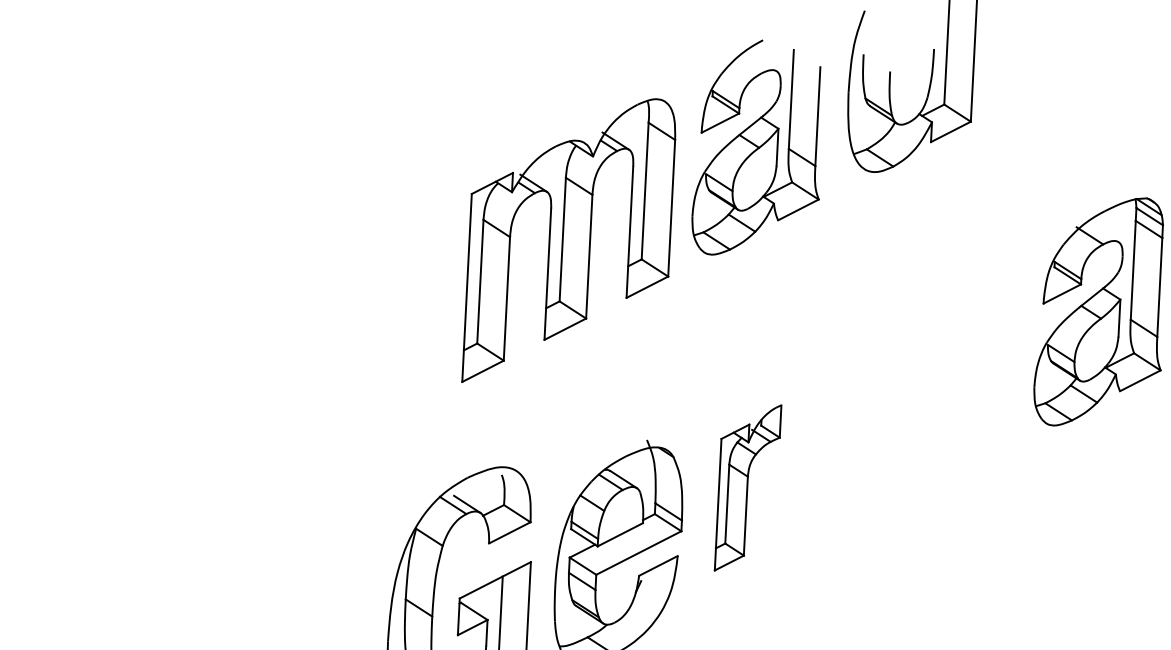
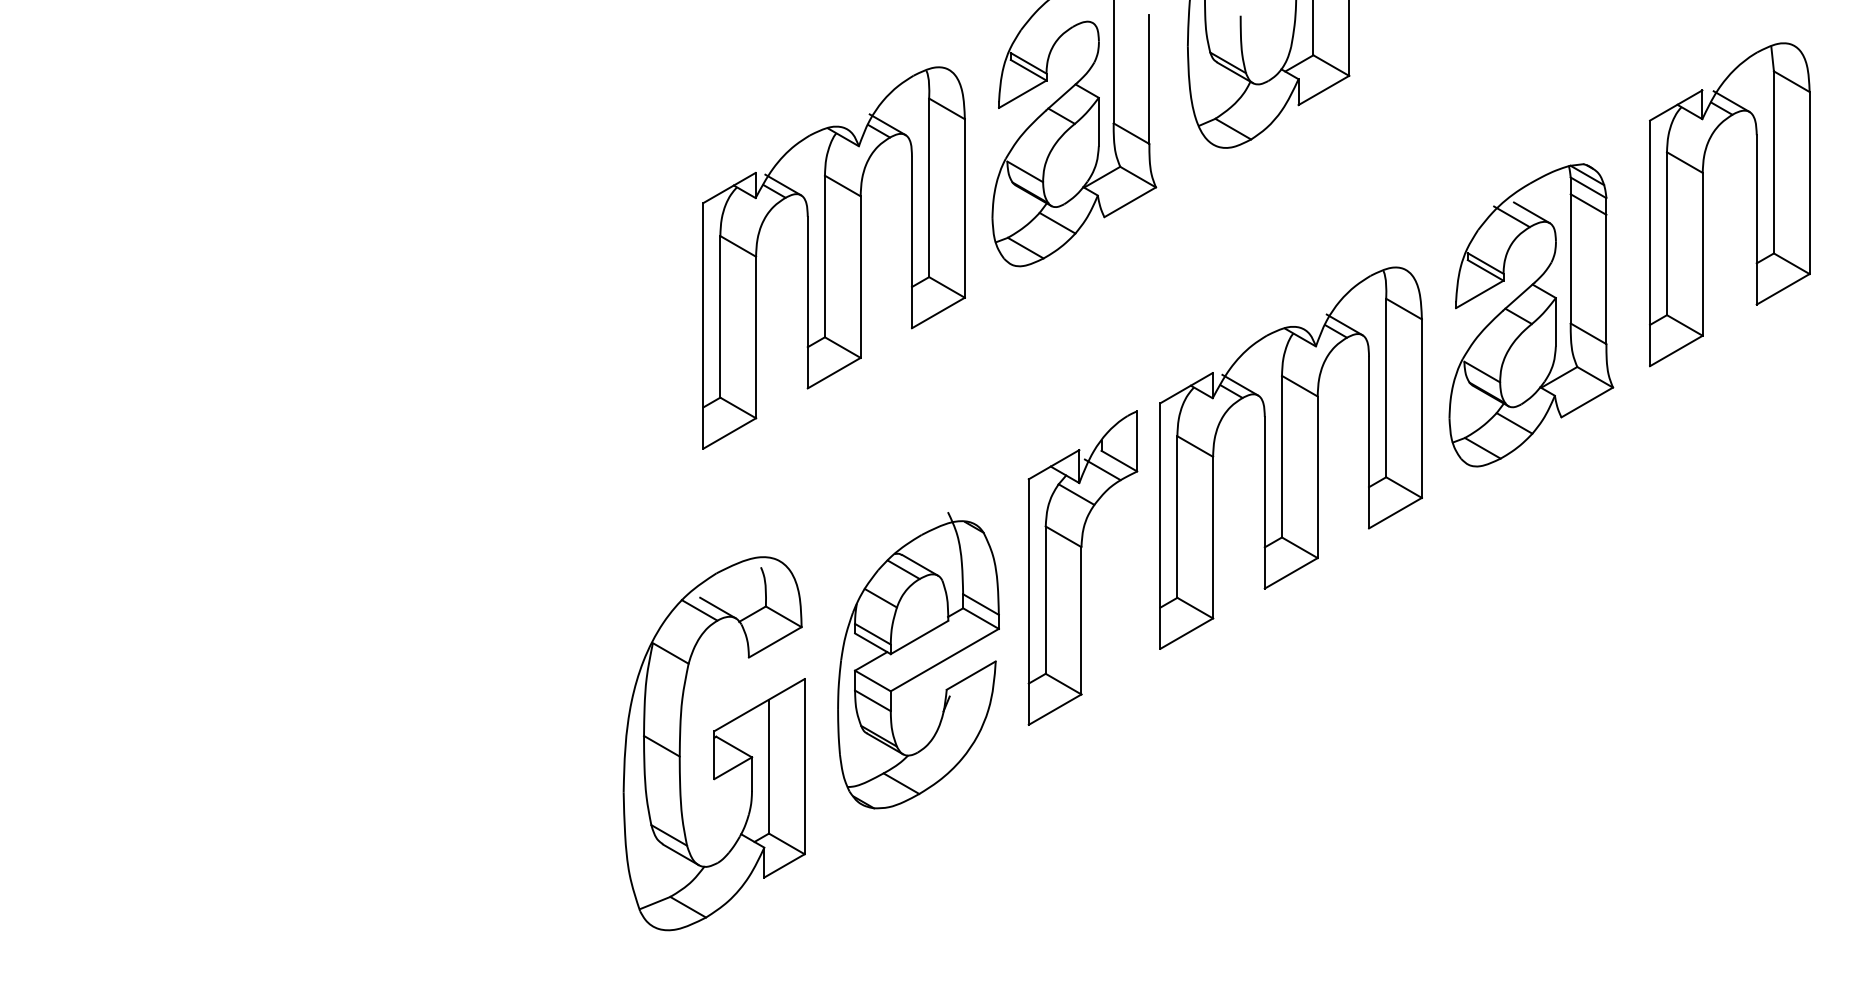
line: (1105, 233) -> (1531, 212), added
part: (911, 411) -> (1290, 457), added
part: (747, 487) -> (1082, 567), size x1.43

